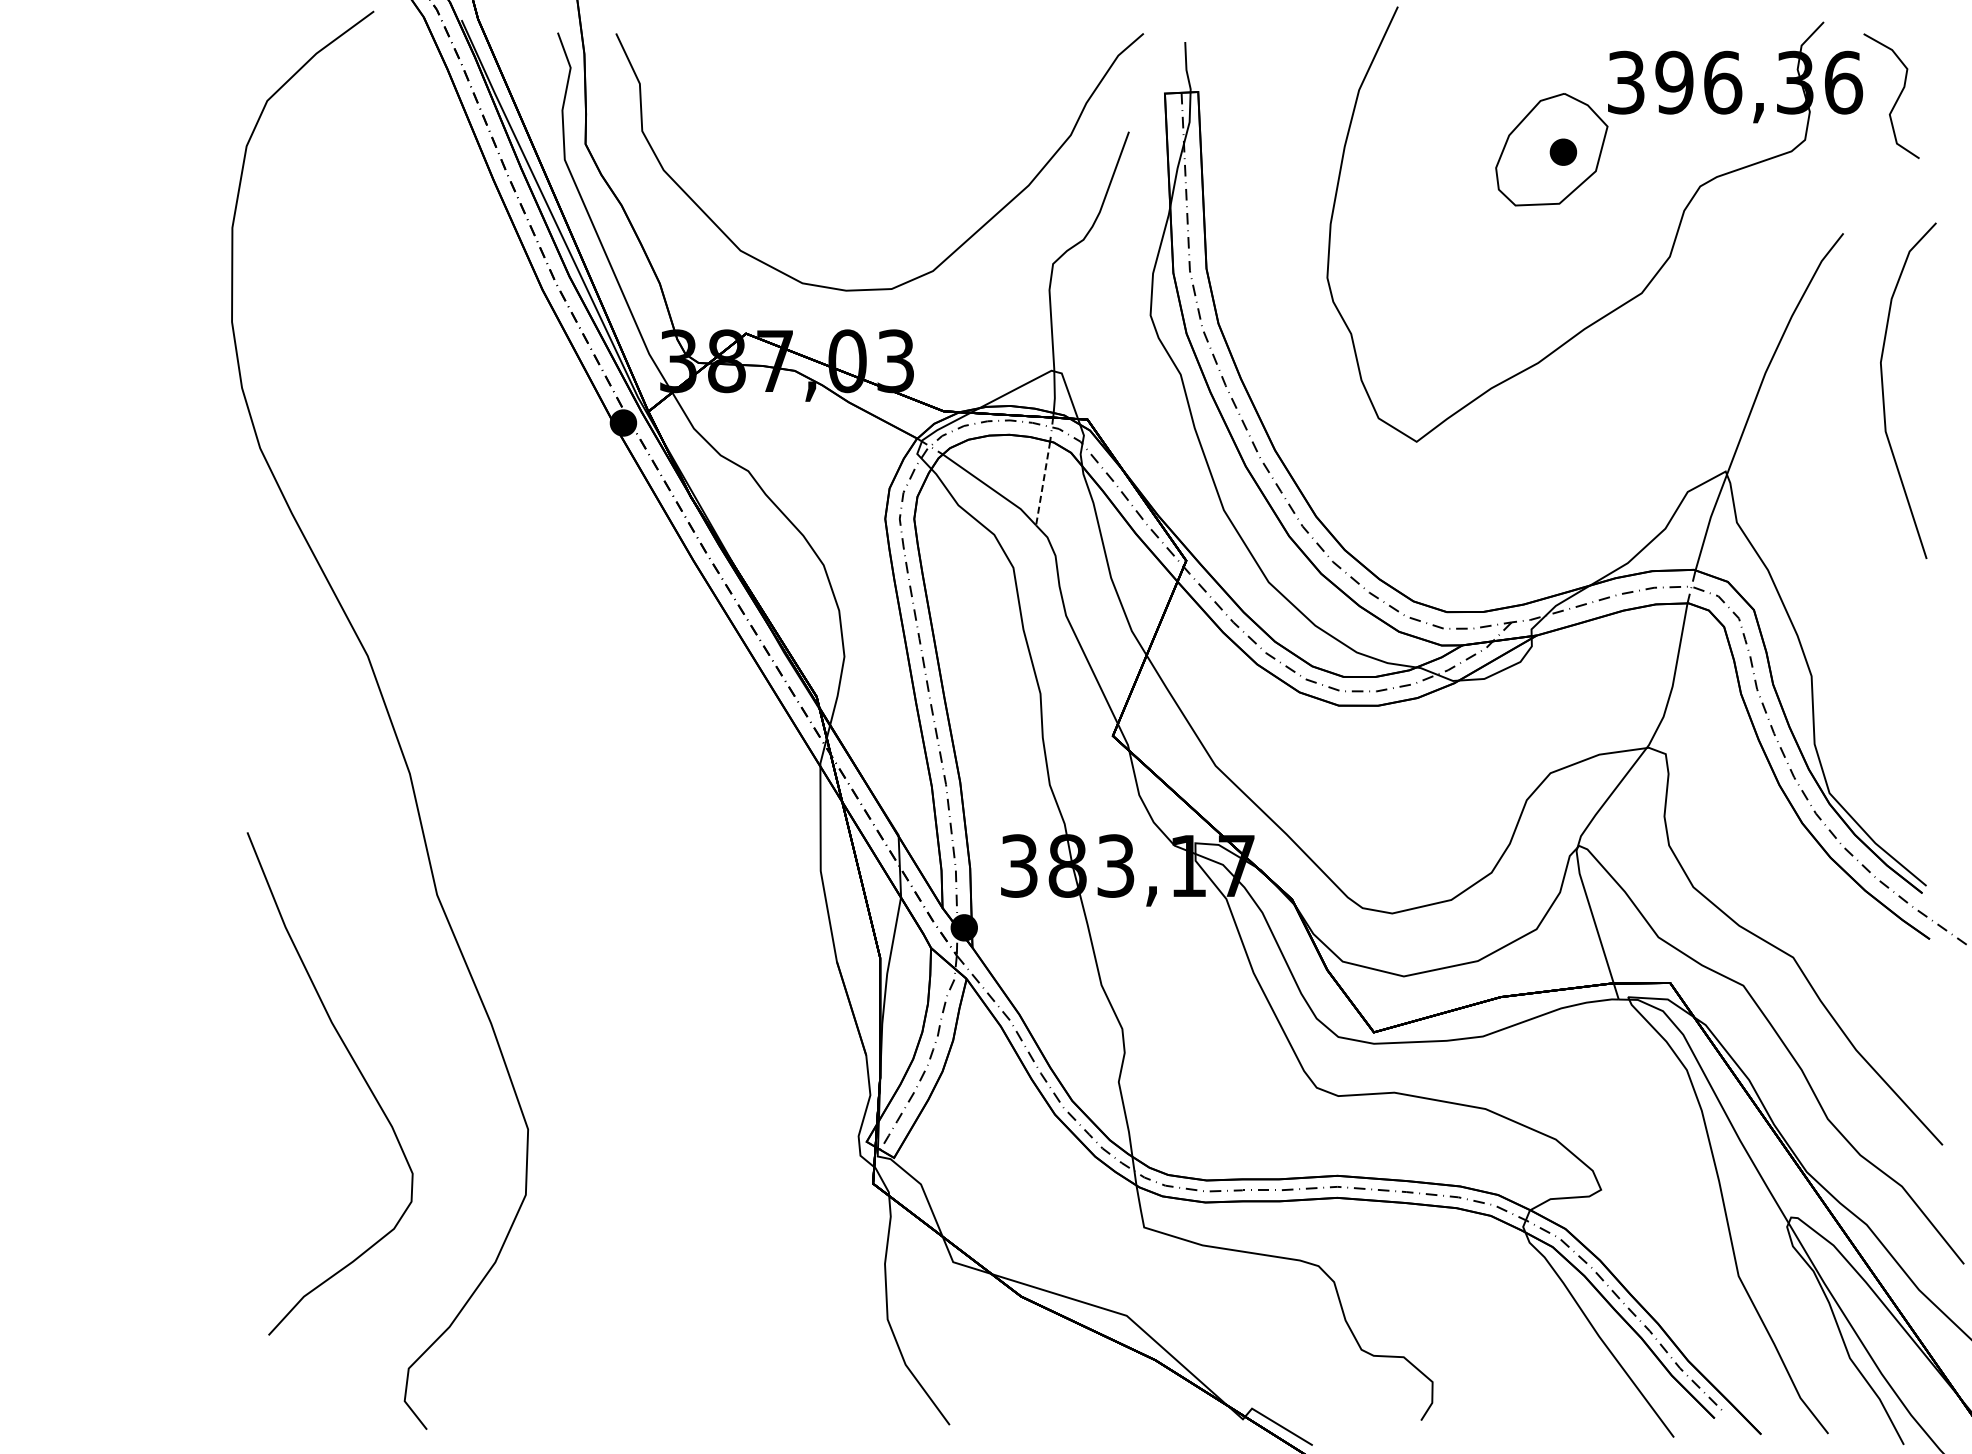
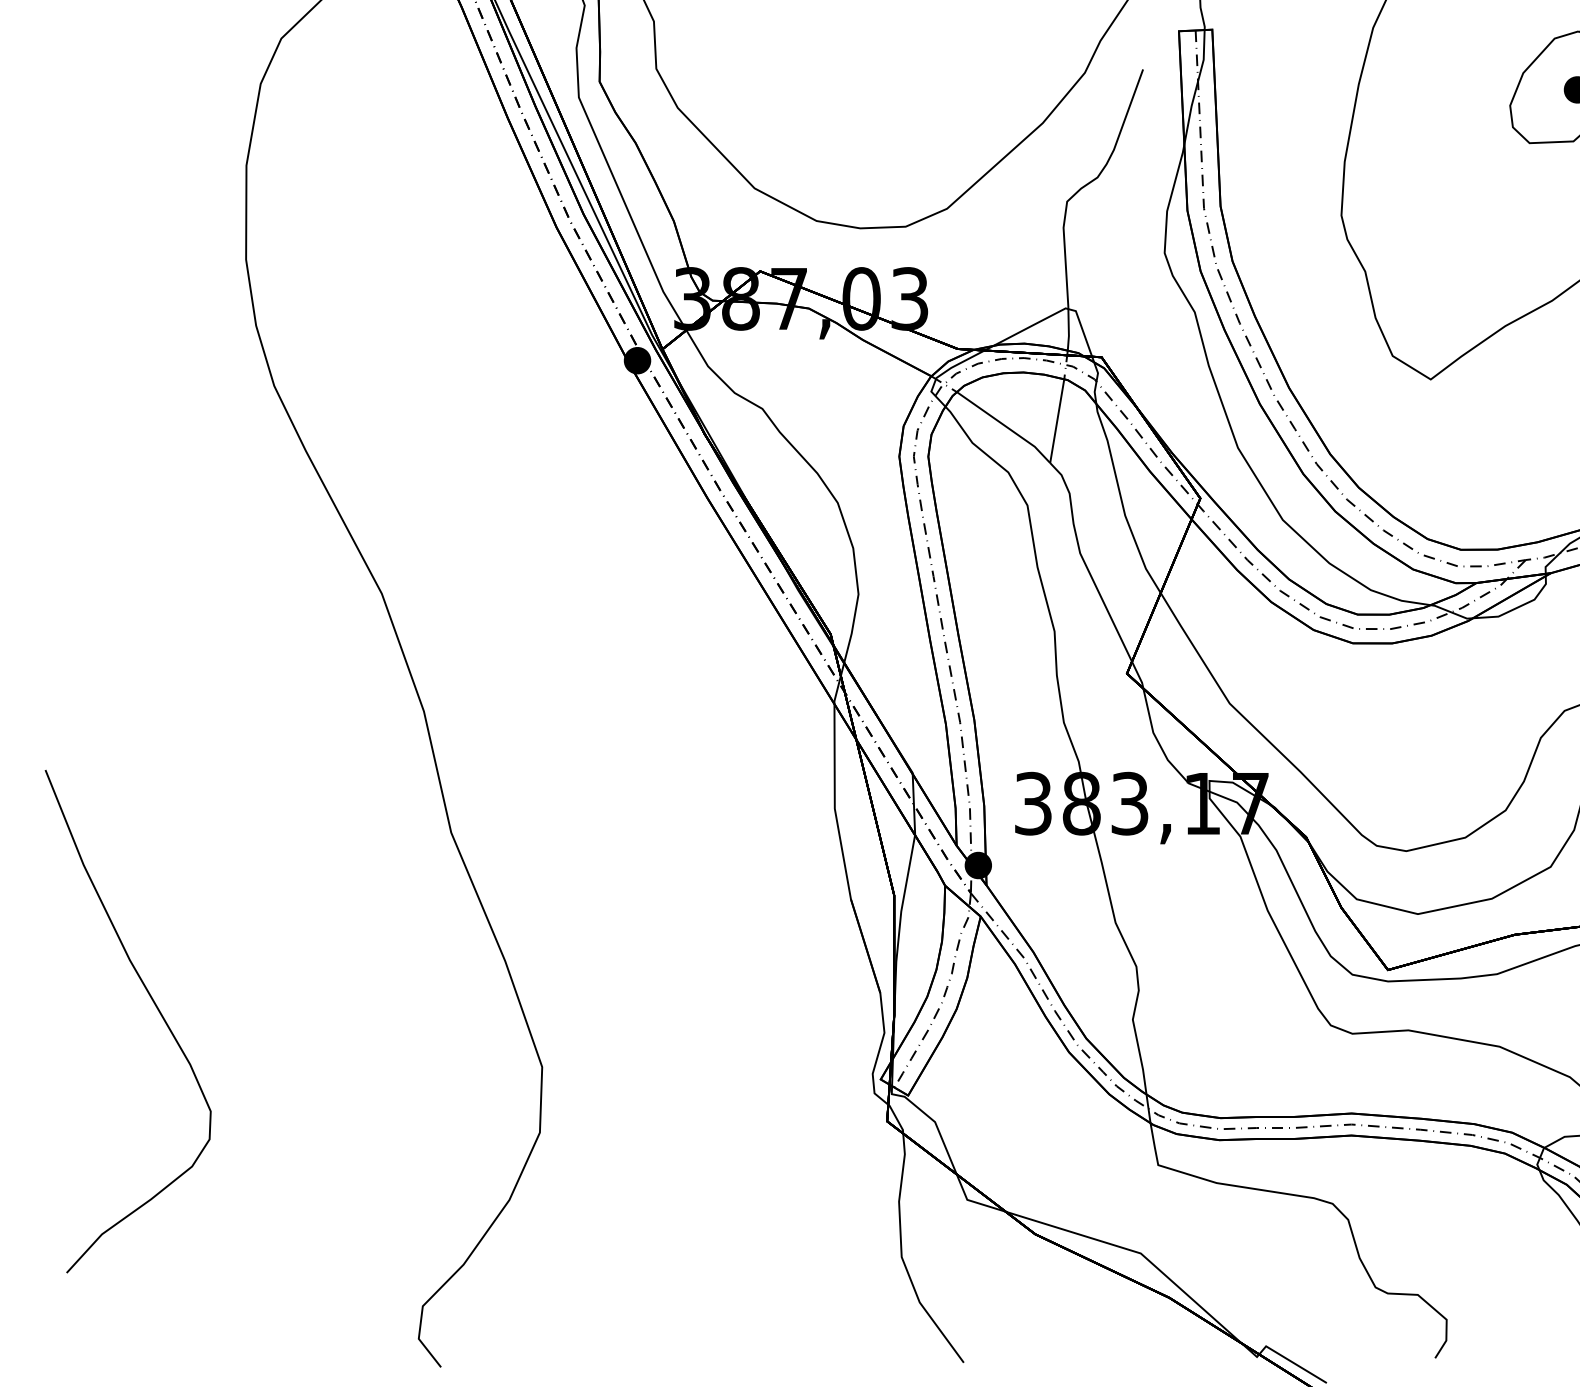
line: (1043, 484) -> (1057, 422), dashed -> solid
curve: (357, 1069) -> (155, 1007), moved

